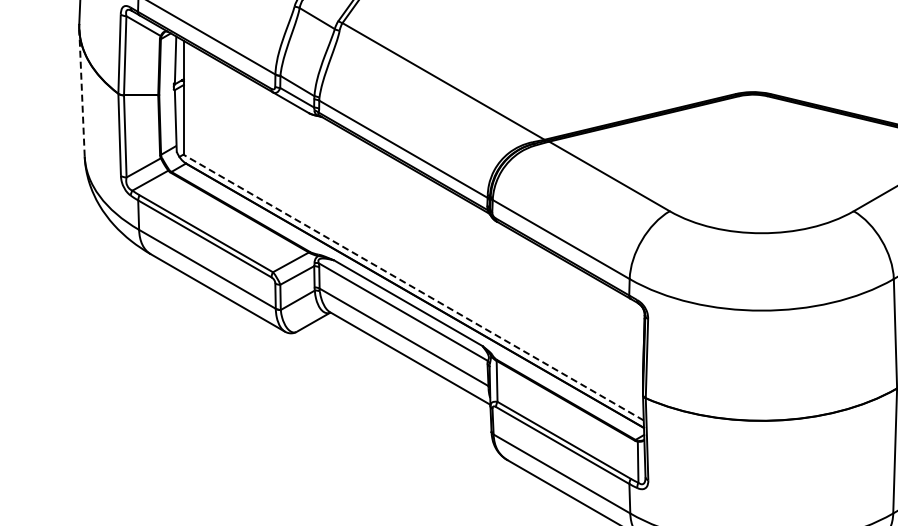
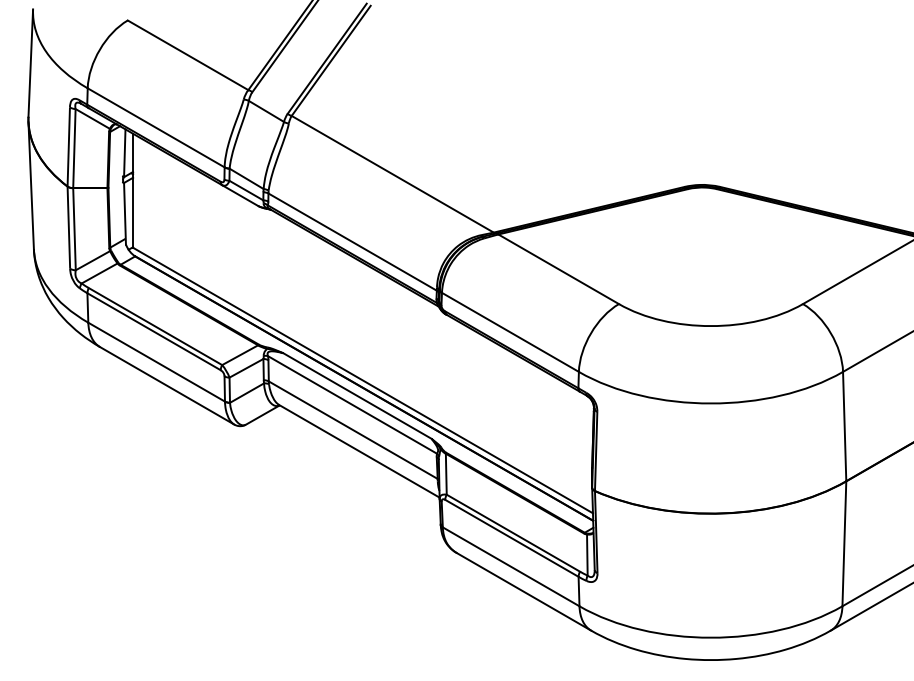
line: (82, 92) -> (31, 185), dashed -> solid
line: (414, 287) -> (363, 380), dashed -> solid

